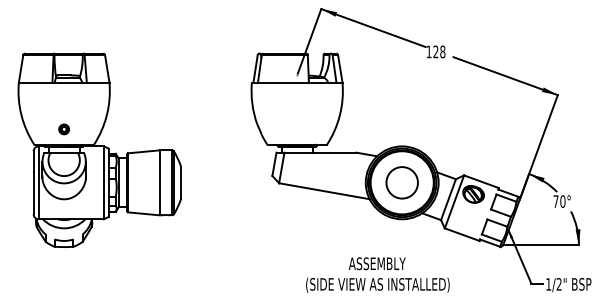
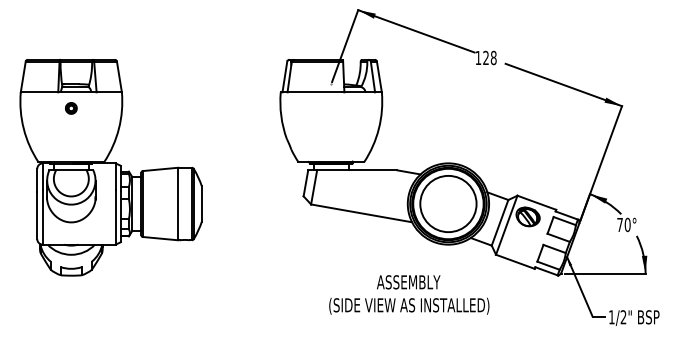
part: (64, 129) -> (71, 108), moved
circle: (402, 182) -> (448, 203), size x1.6
text: (378, 274) -> (409, 294), moved

